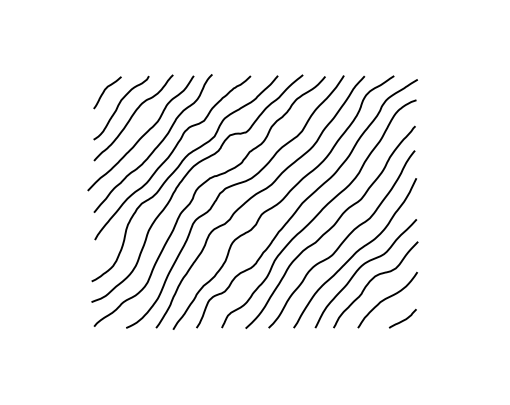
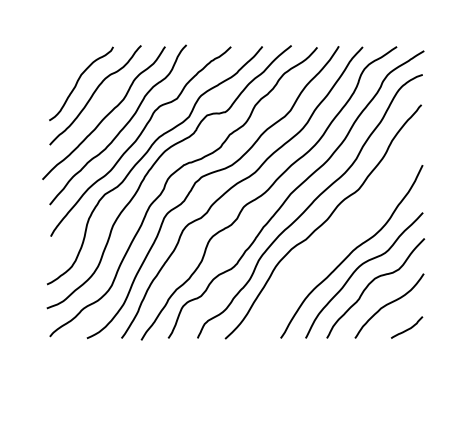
curve: (105, 90) -> (63, 63), removed
curve: (343, 239) -> (338, 235), removed

